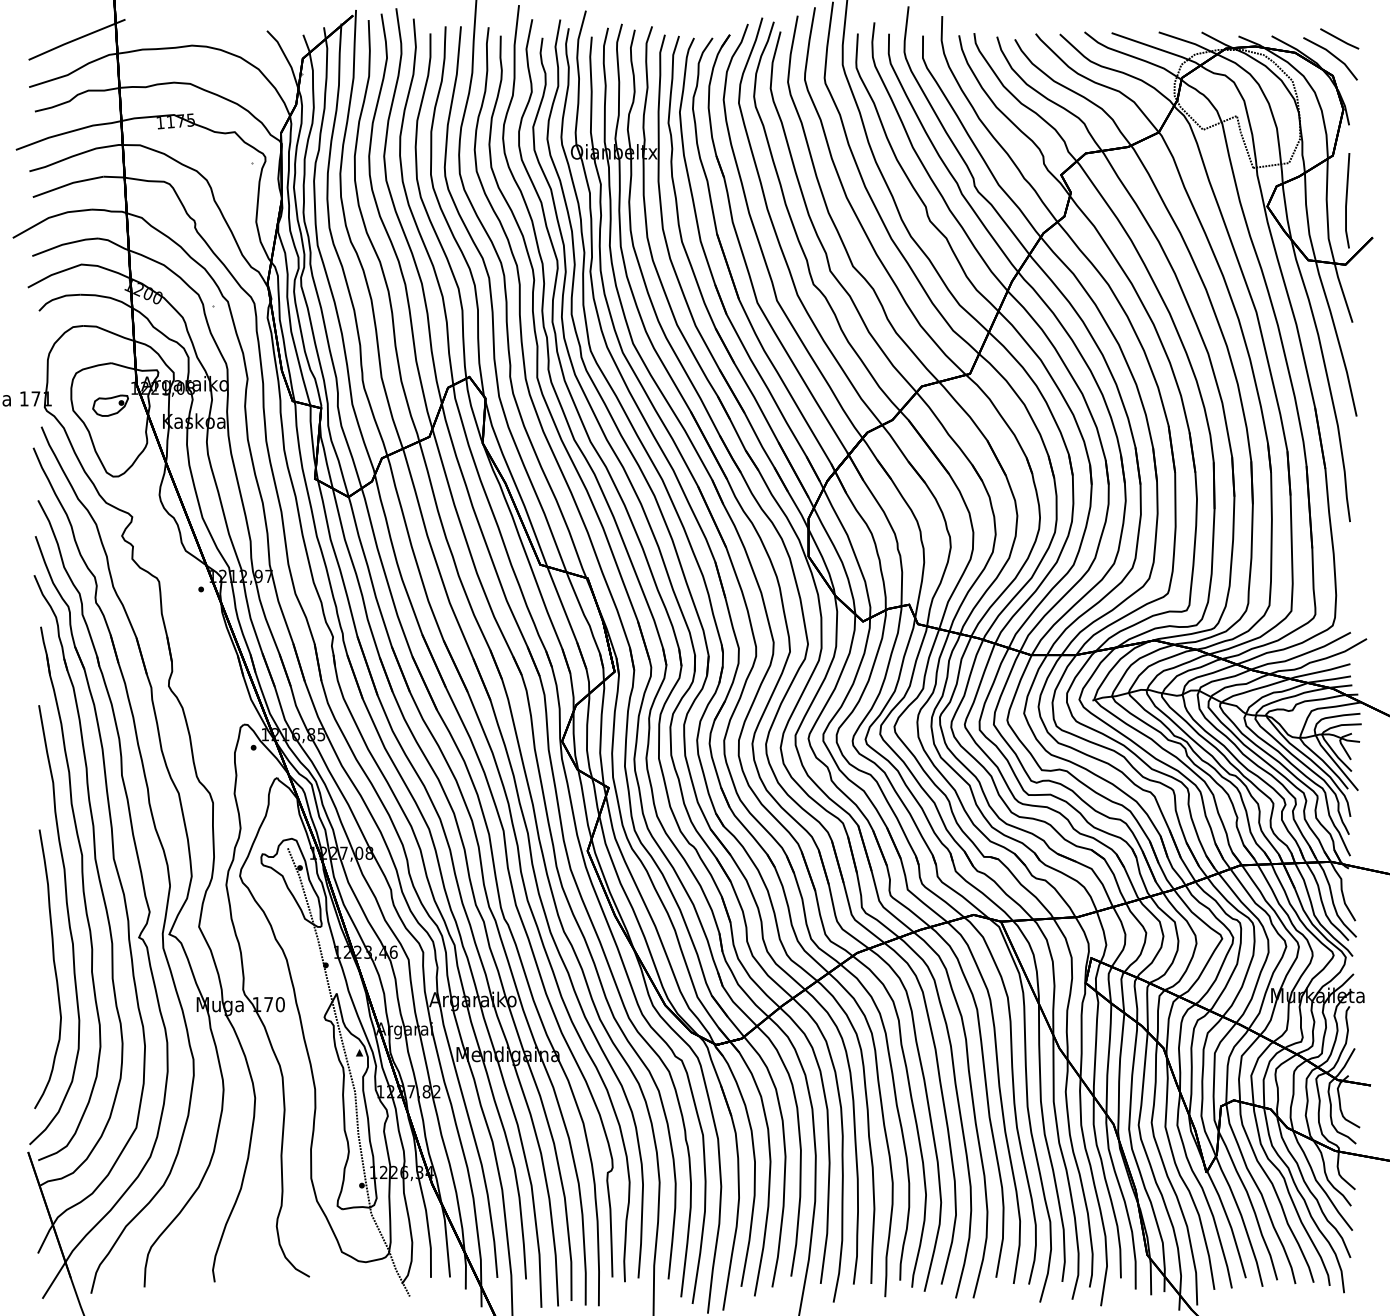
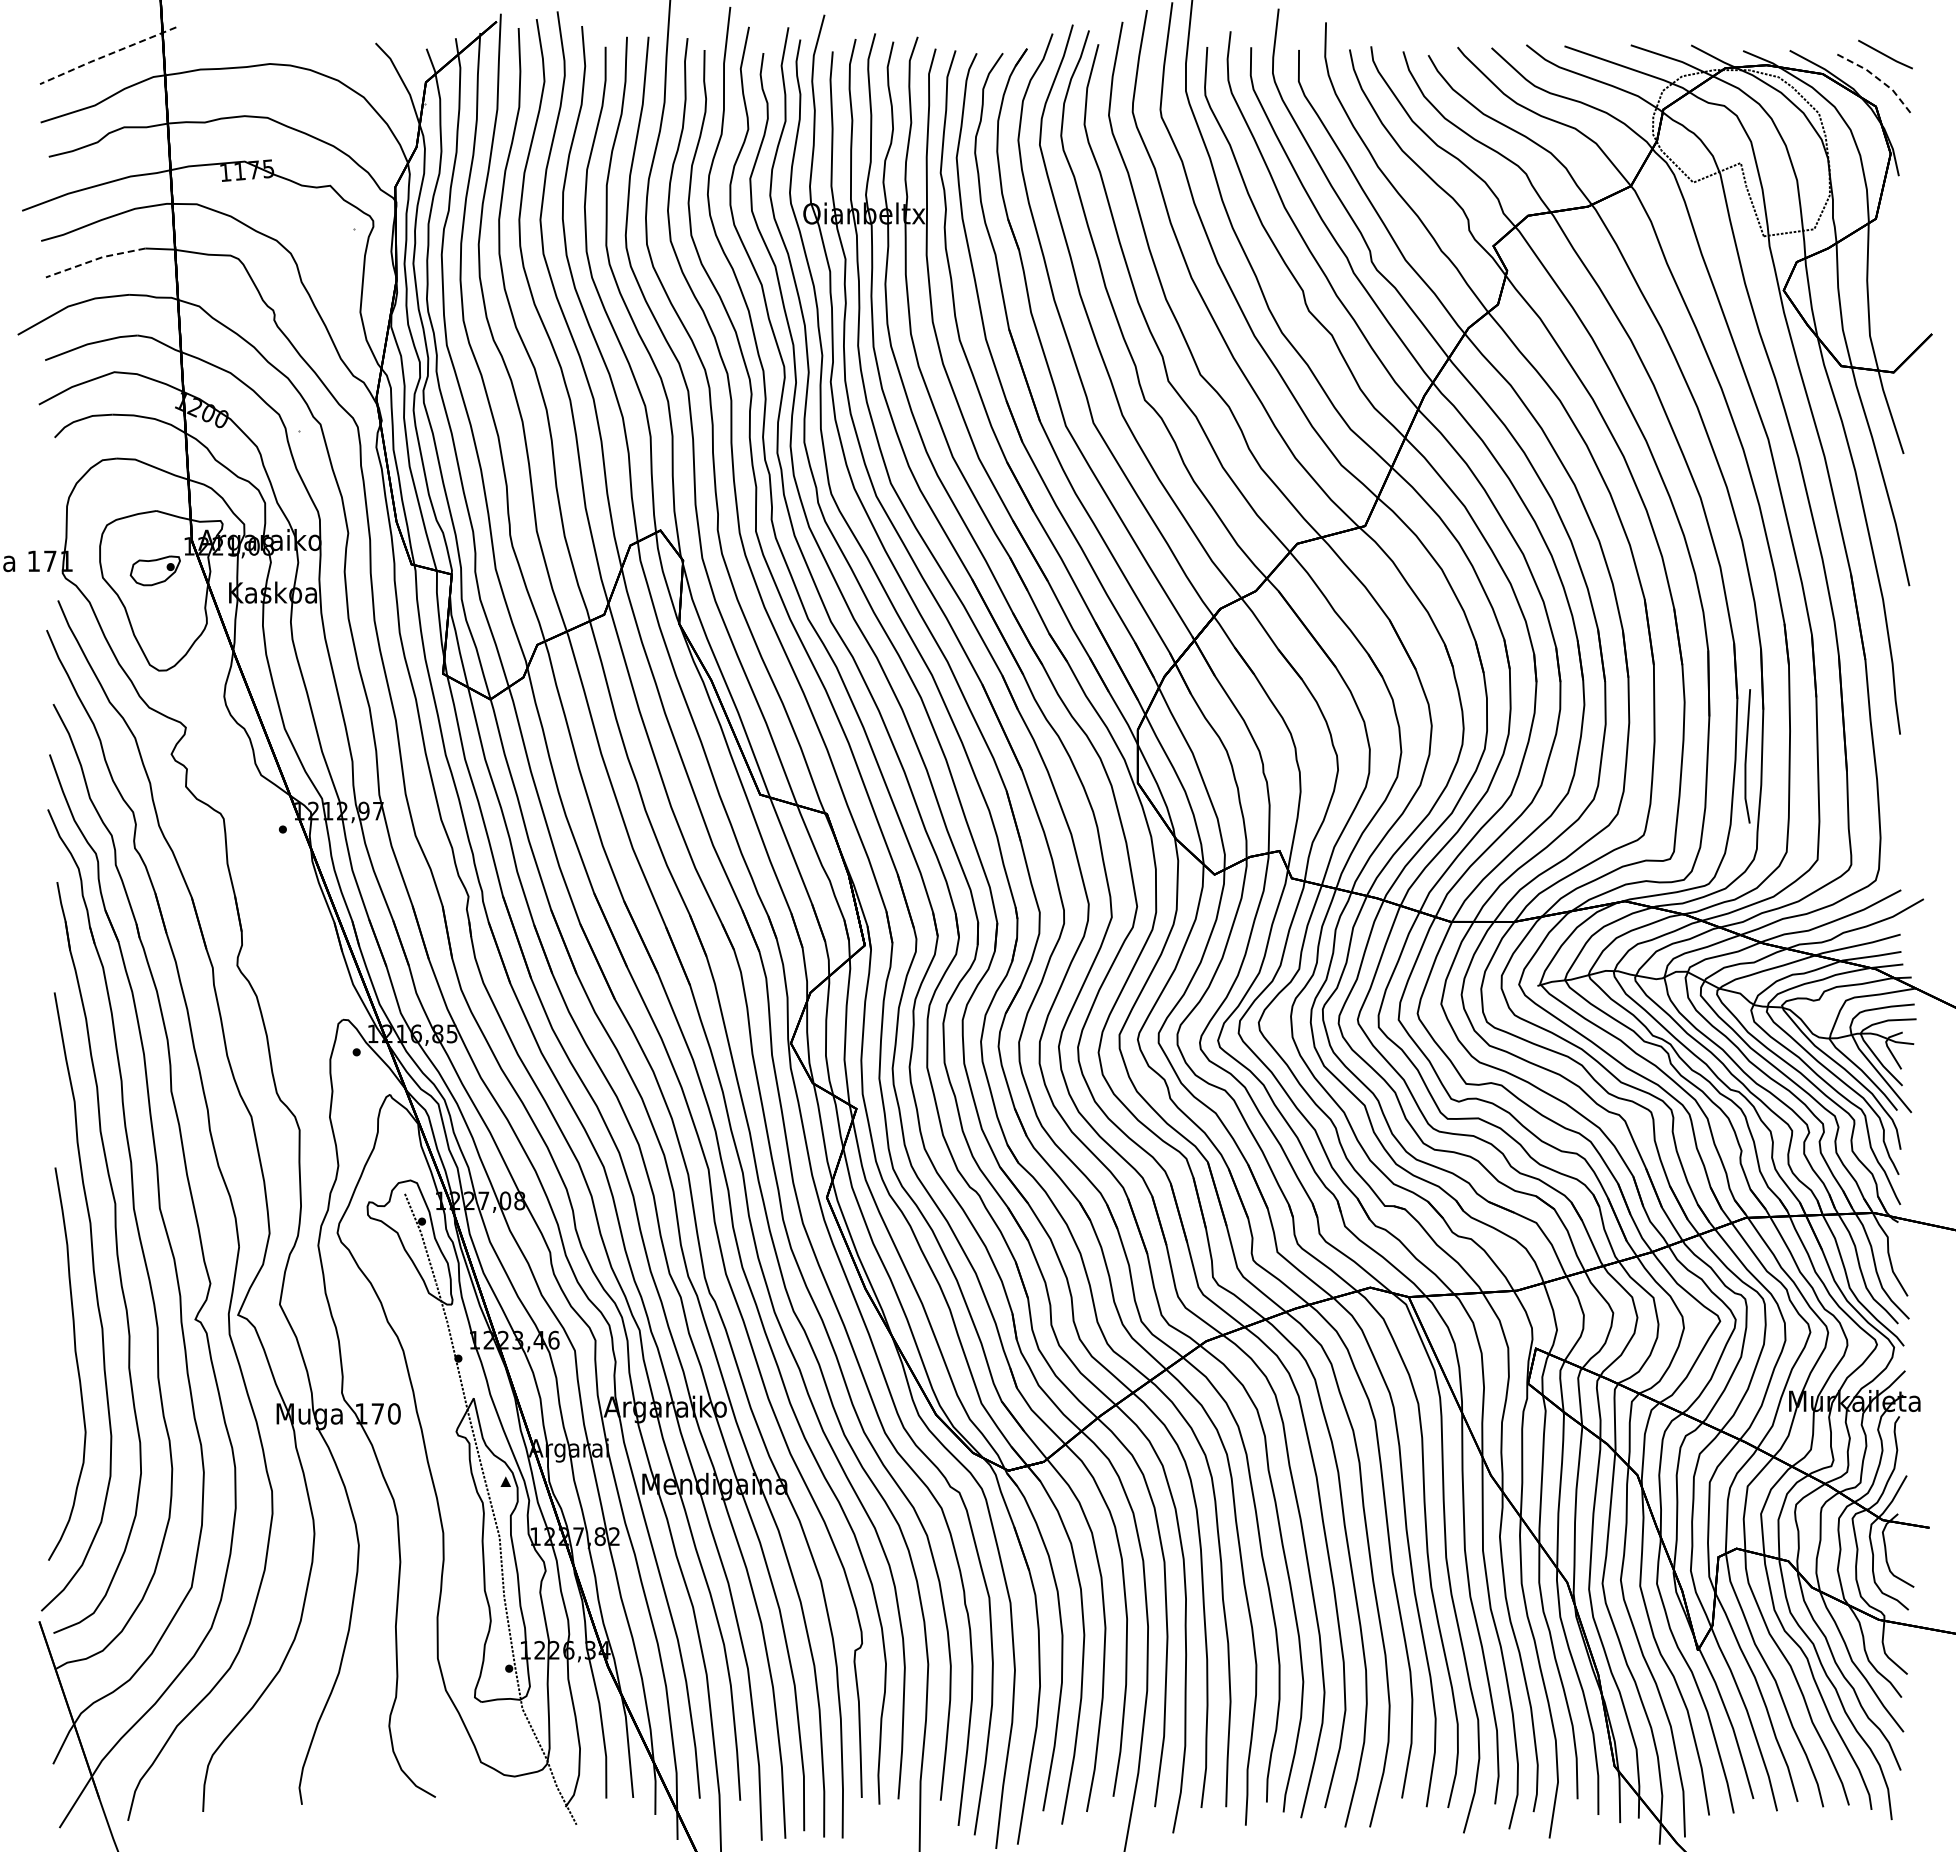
line: (76, 39) -> (107, 55), solid -> dashed
line: (1334, 55) -> (1877, 77), solid -> dashed
line: (68, 184) -> (95, 259), solid -> dashed
line: (1346, 200) -> (1746, 756), moved

